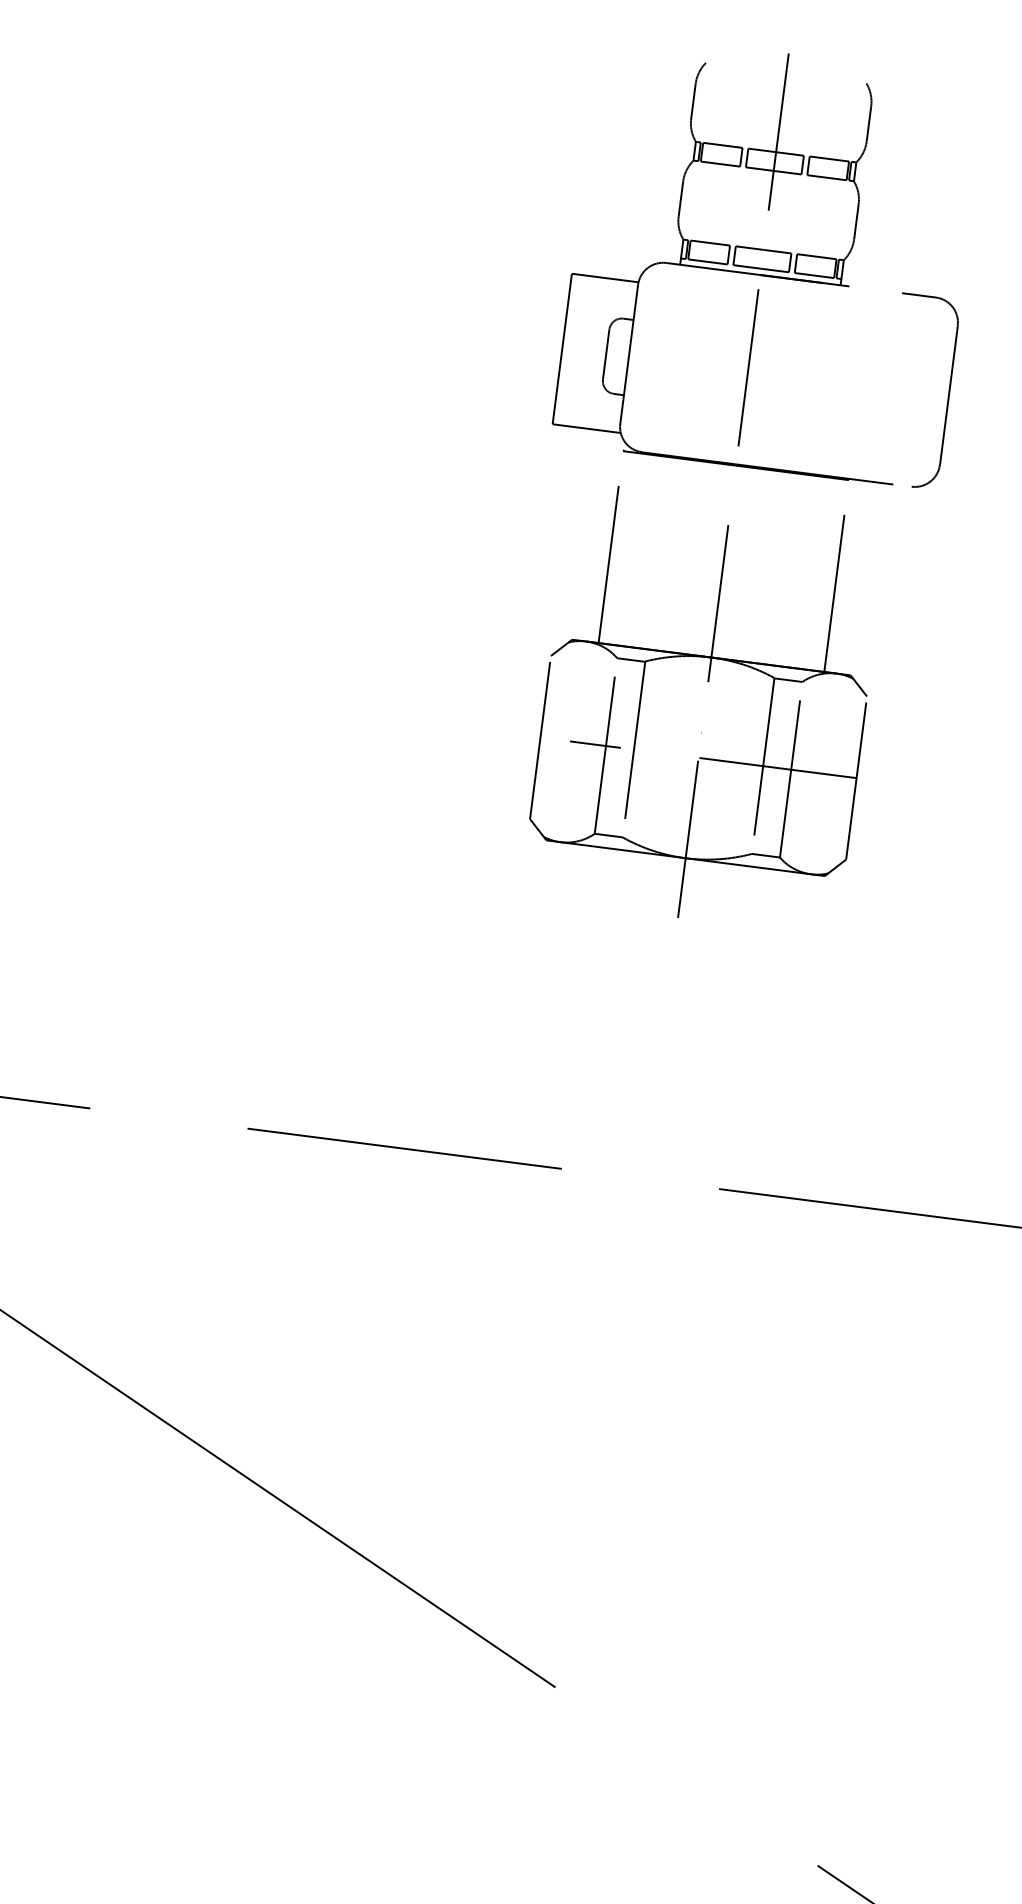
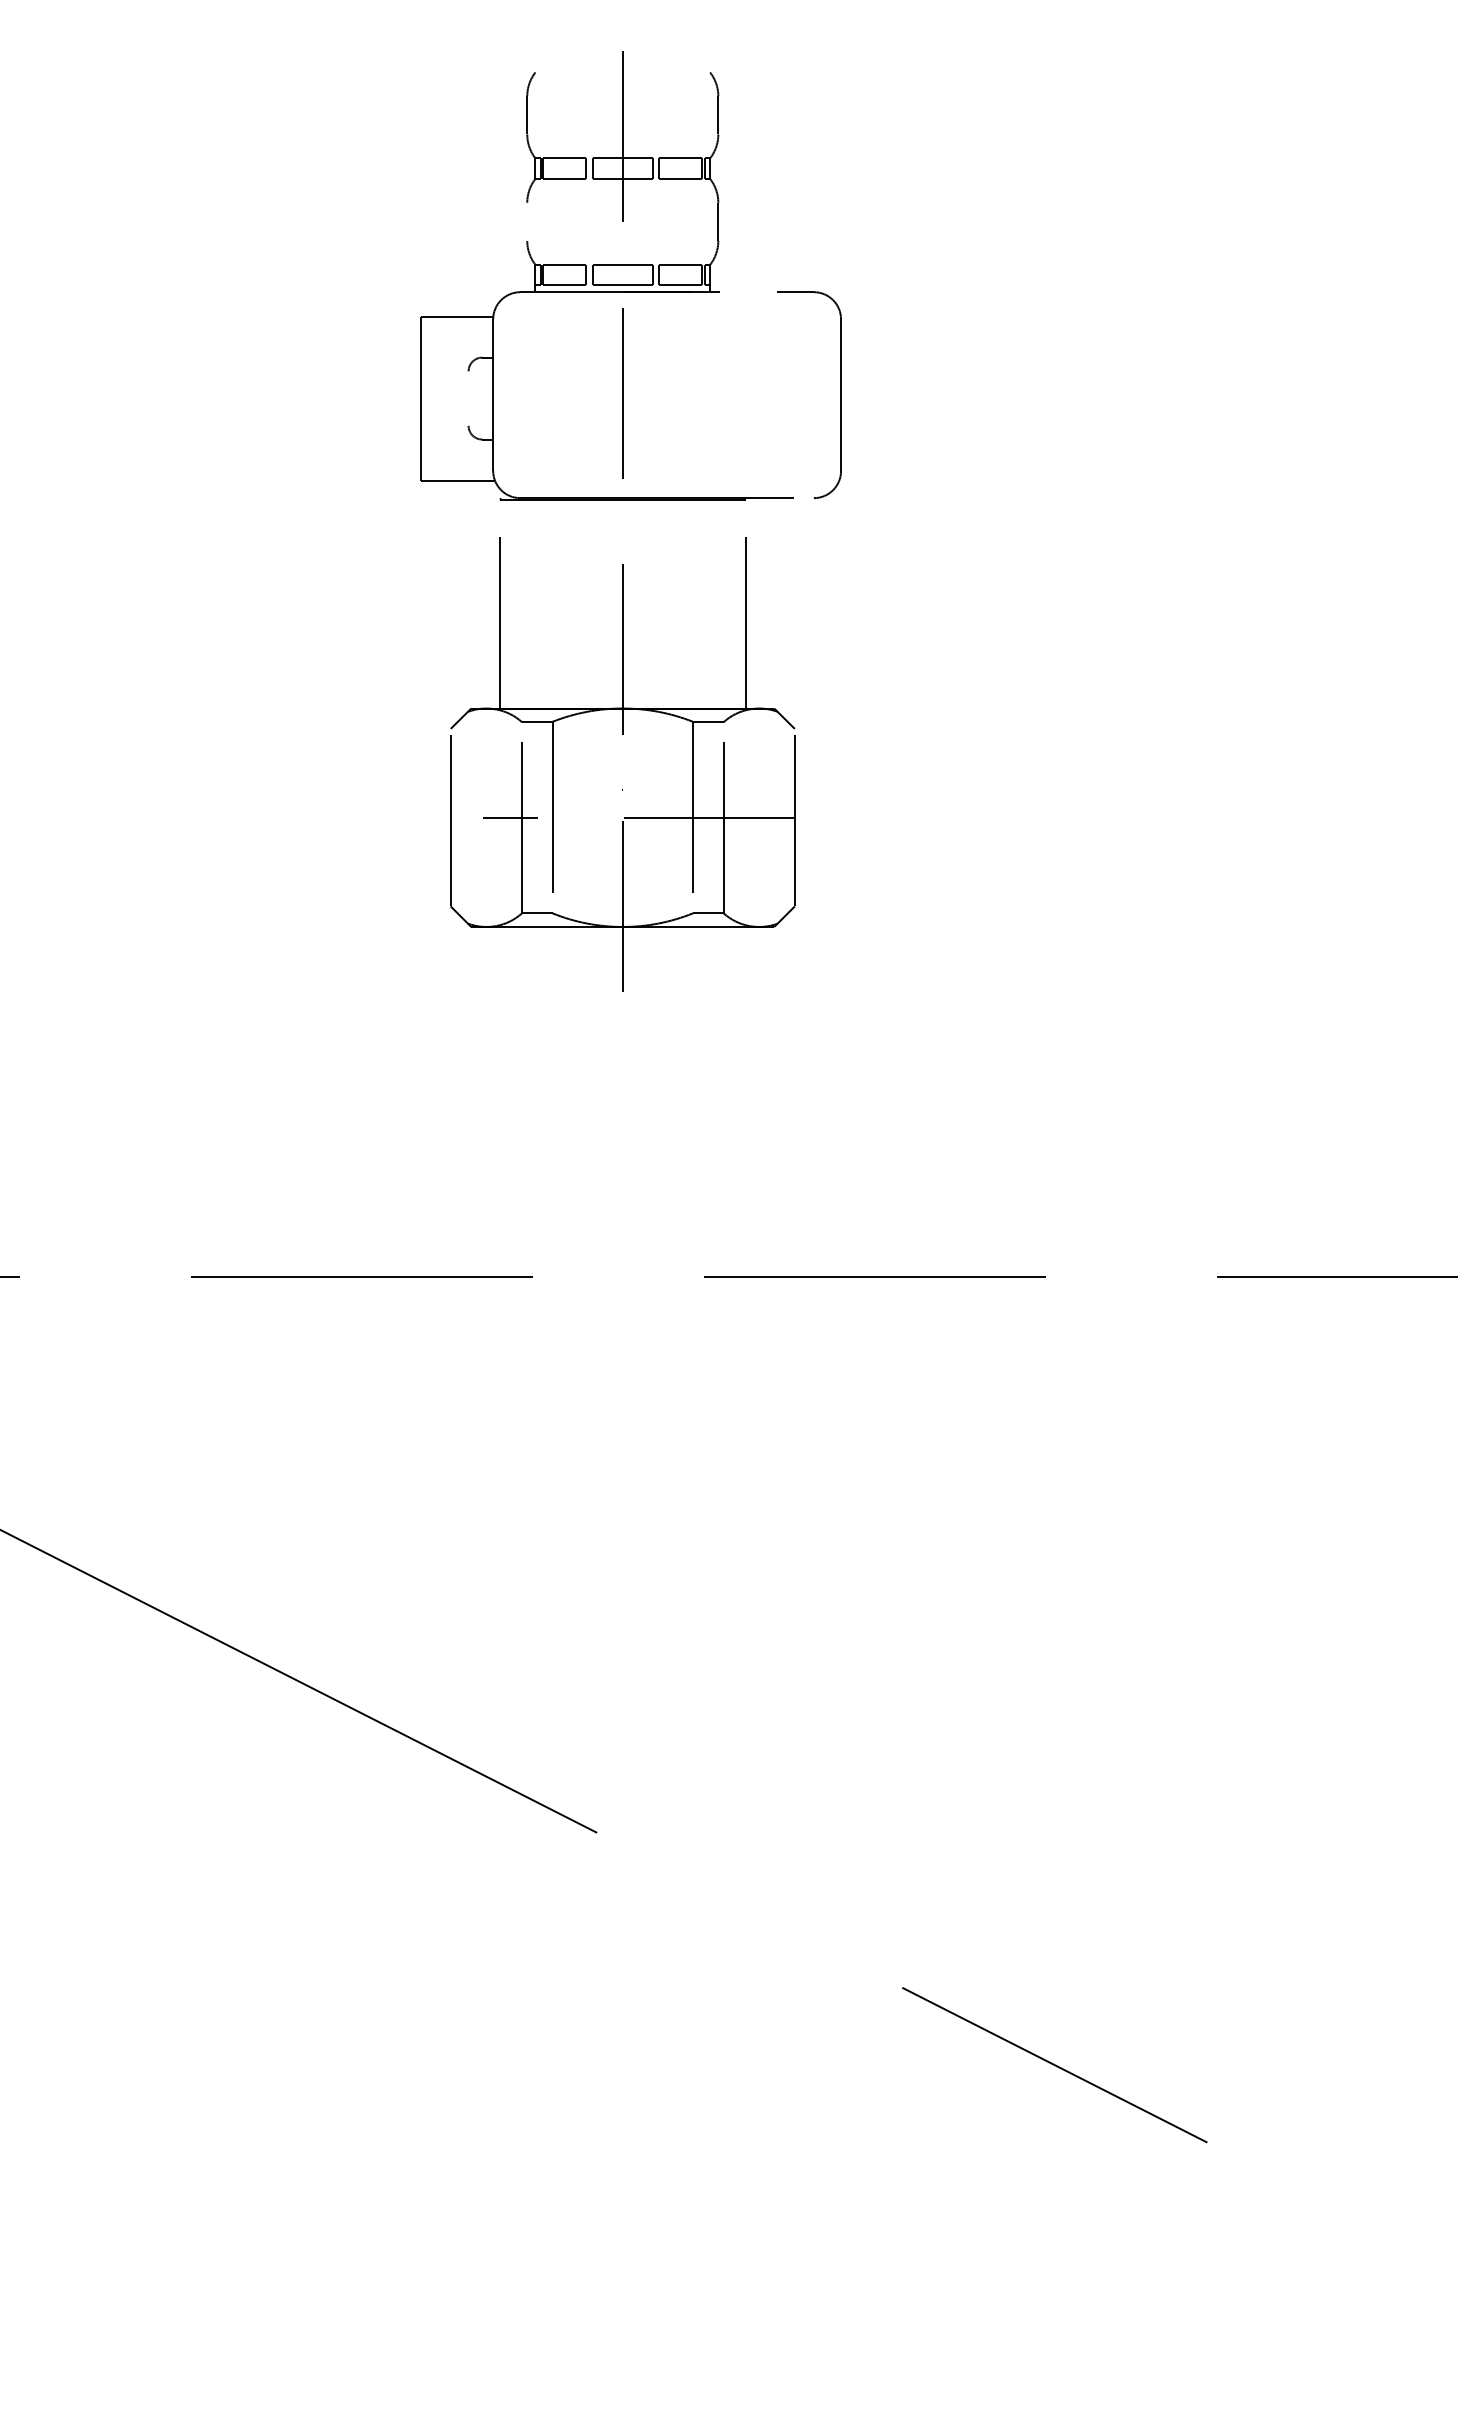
line: (681, 198) -> (527, 221), removed
line: (606, 354) -> (468, 398), removed

